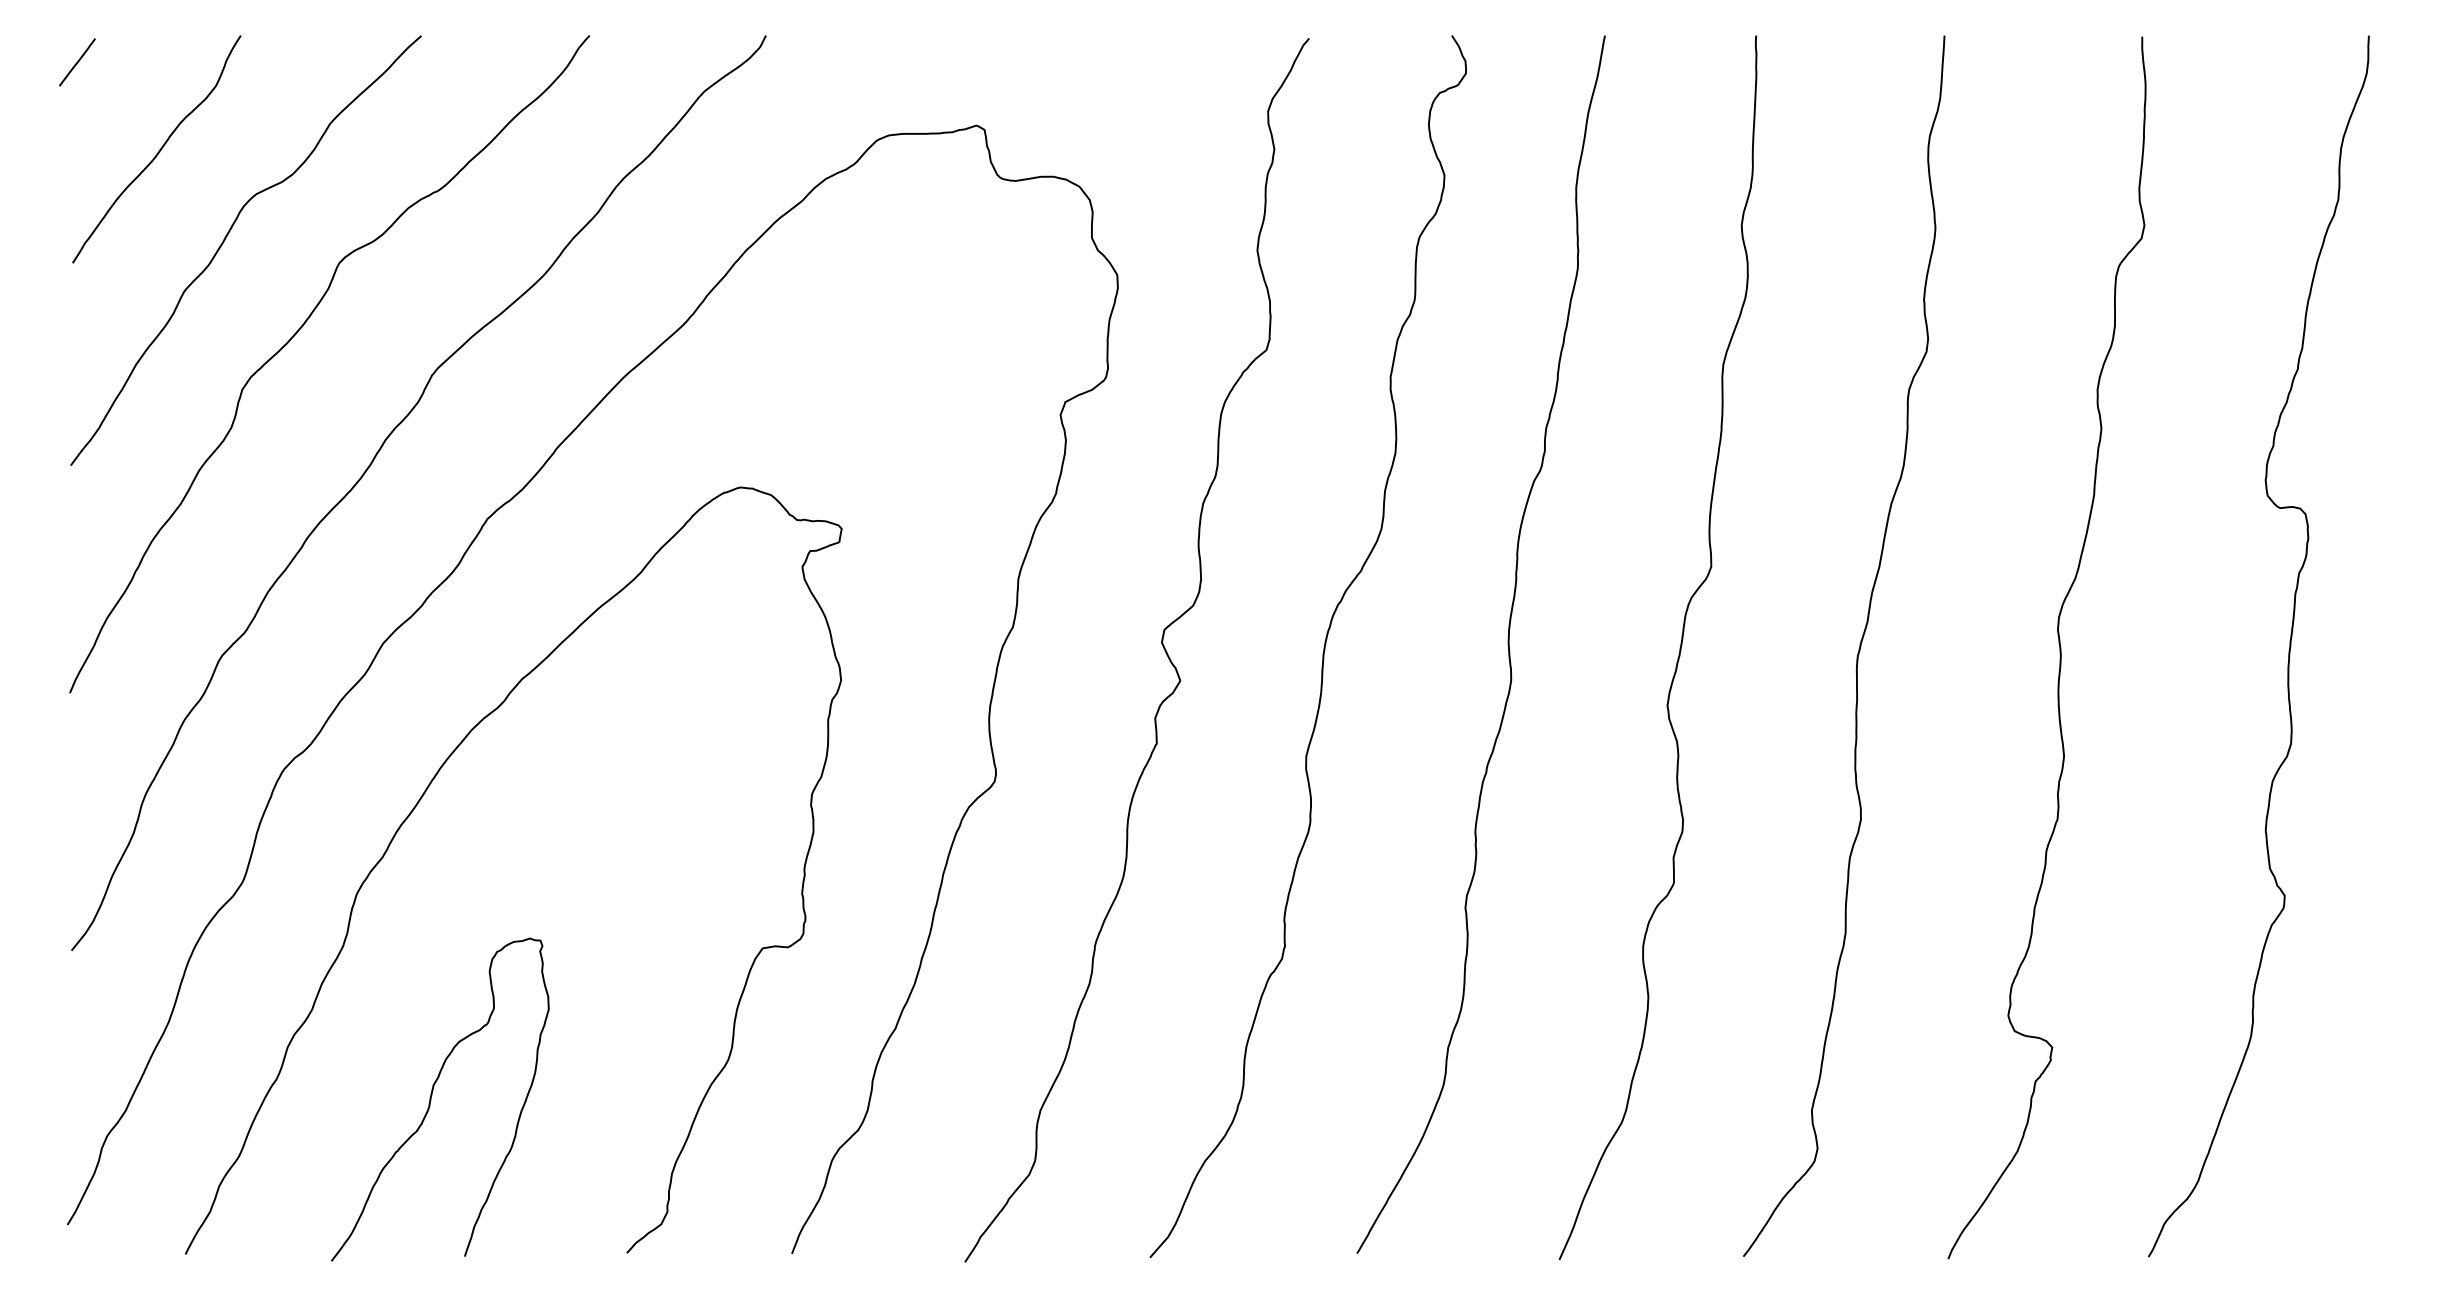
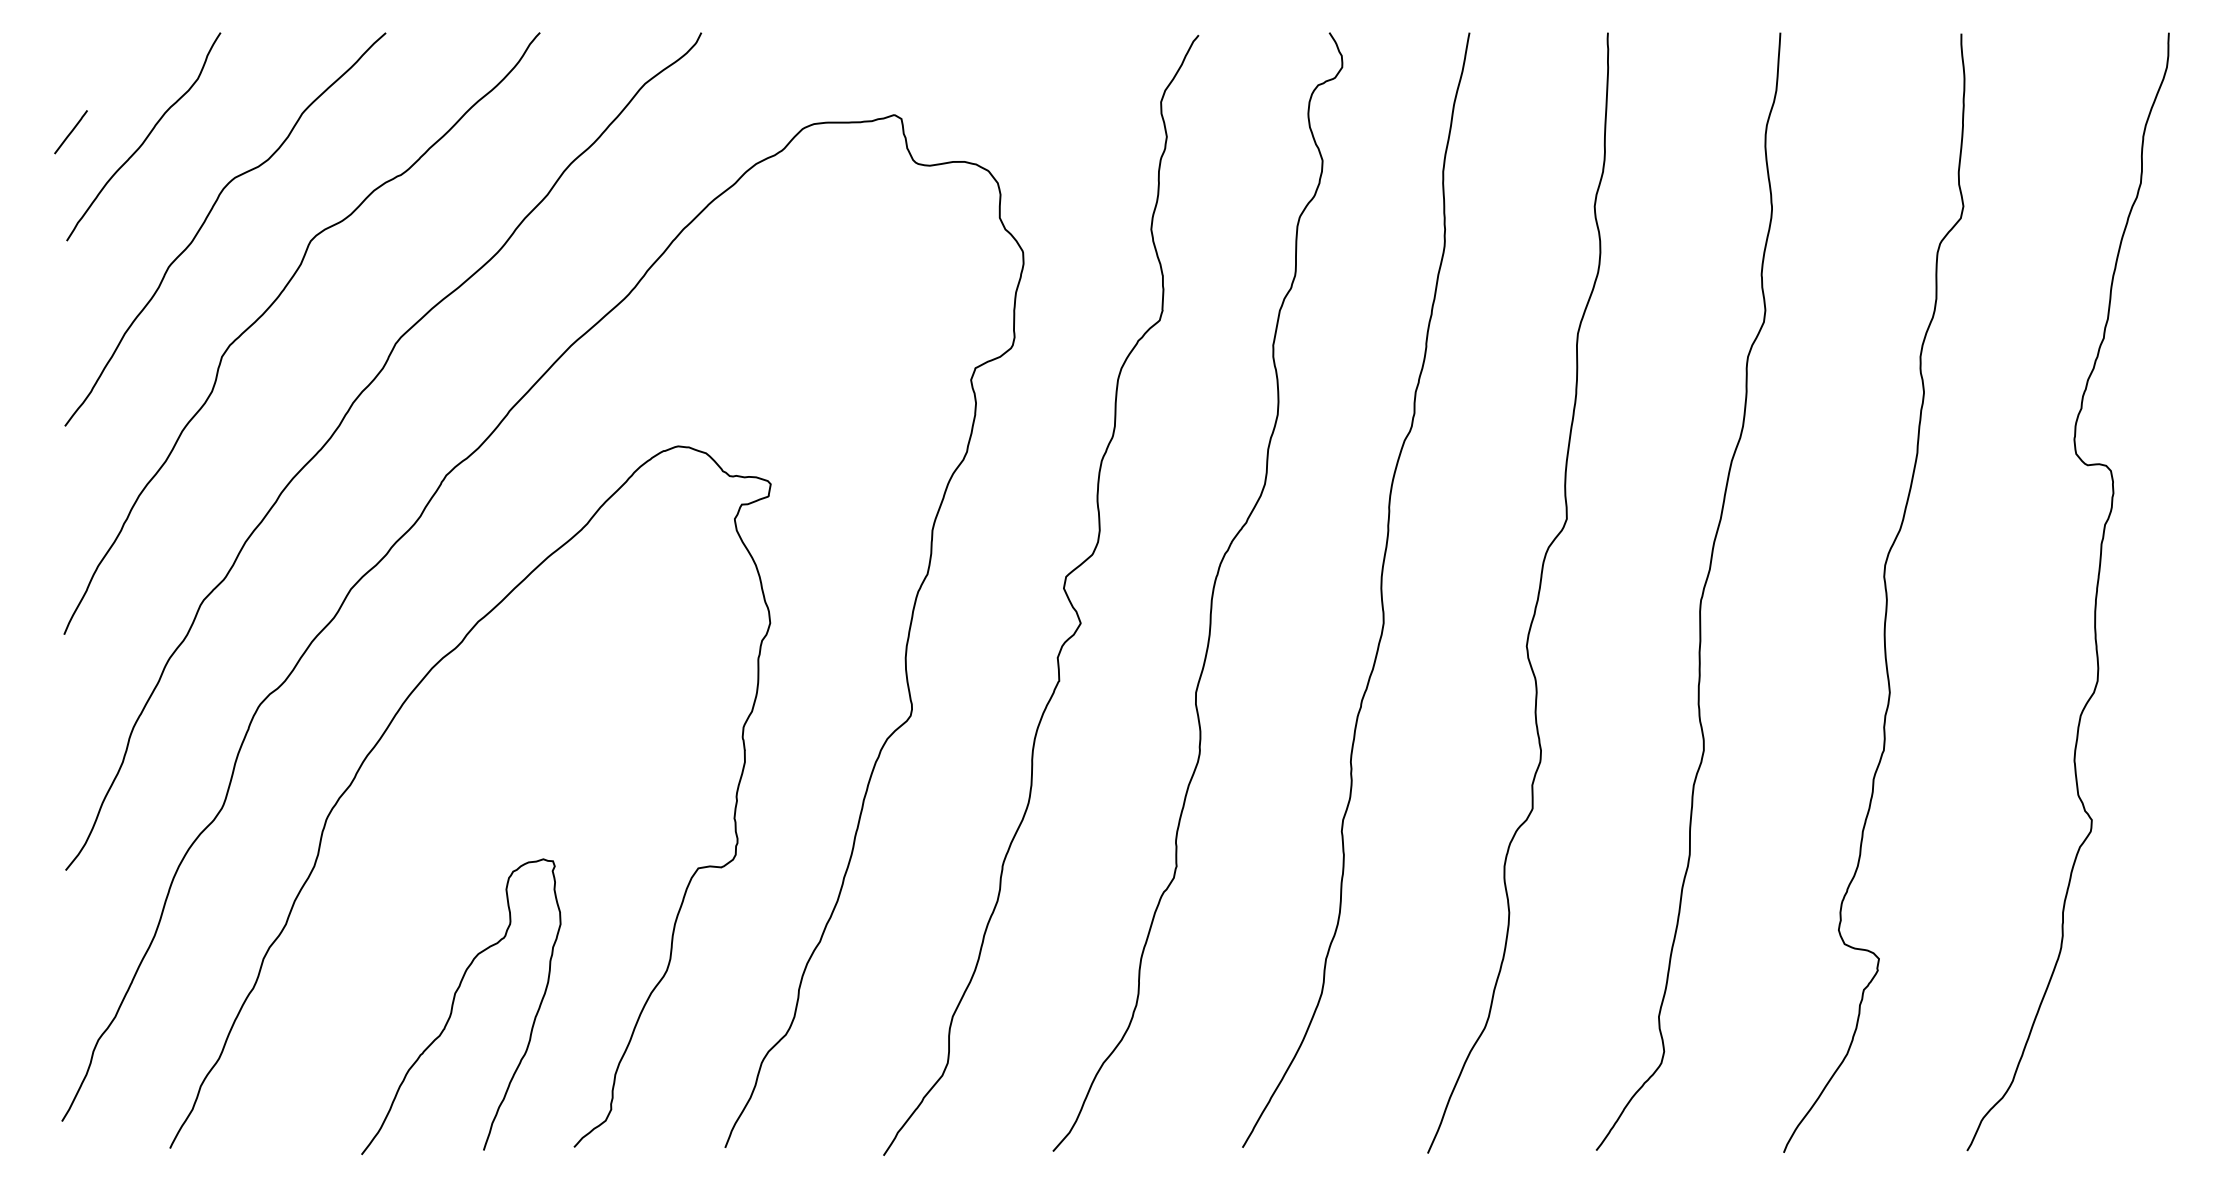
line: (76, 62) -> (70, 132), moved
curve: (431, 1099) -> (453, 1006), moved

